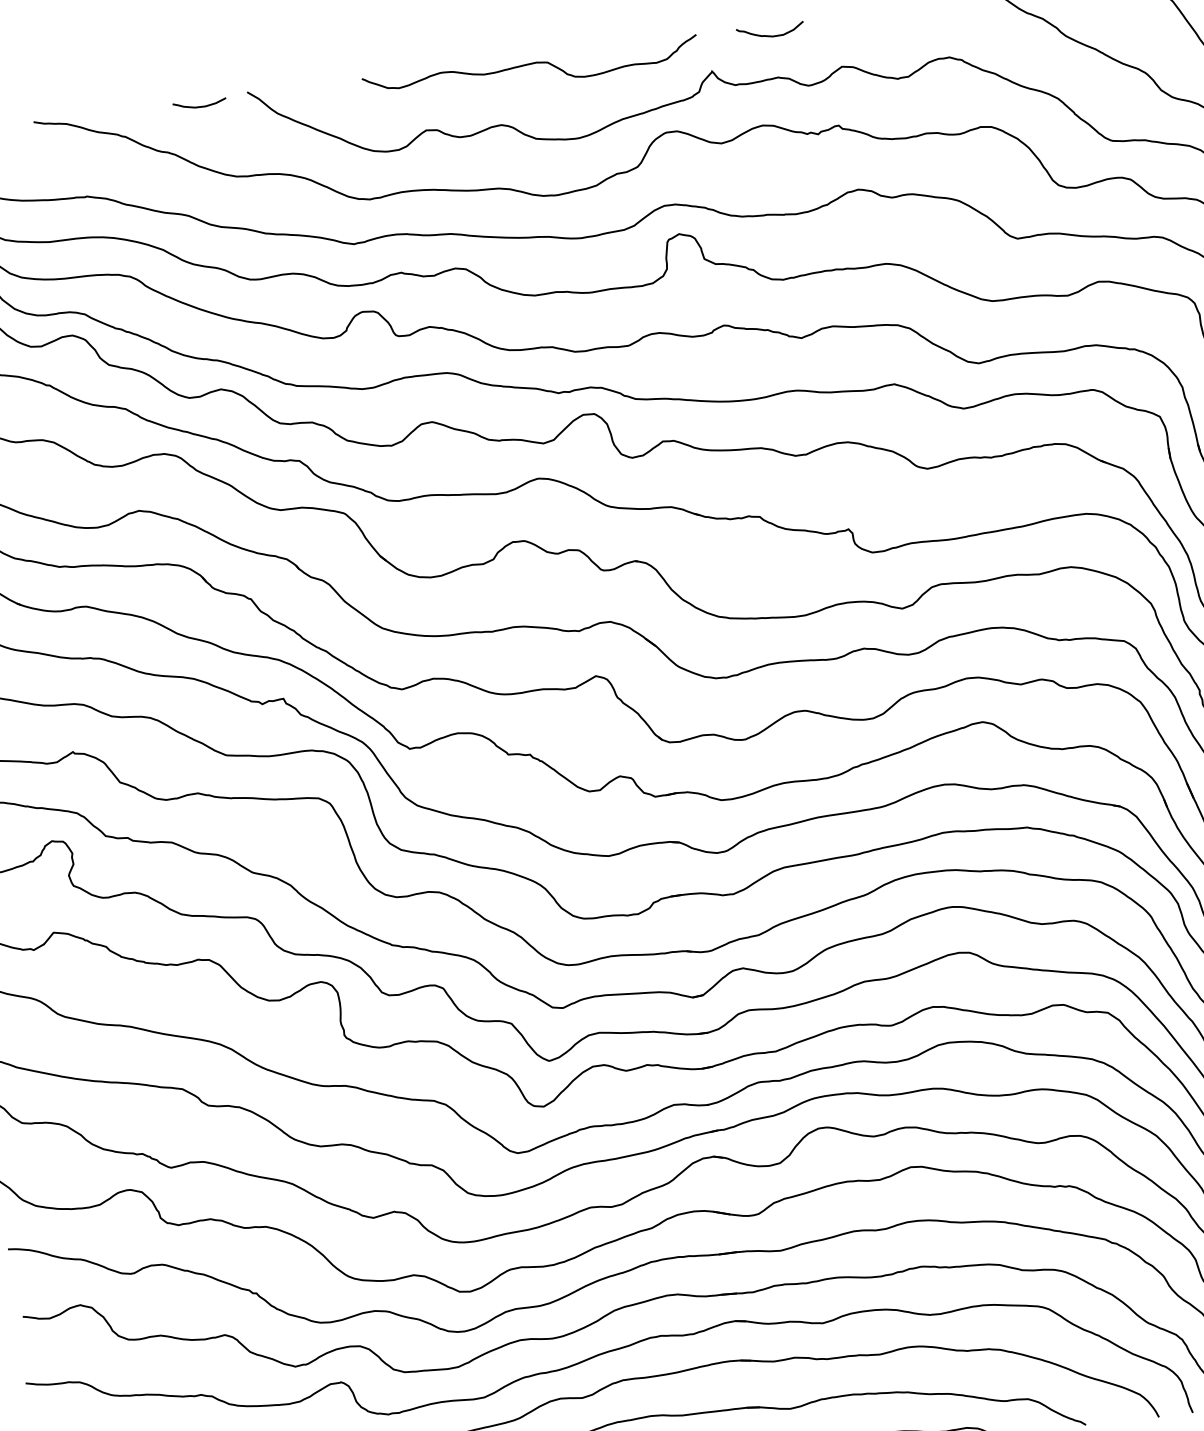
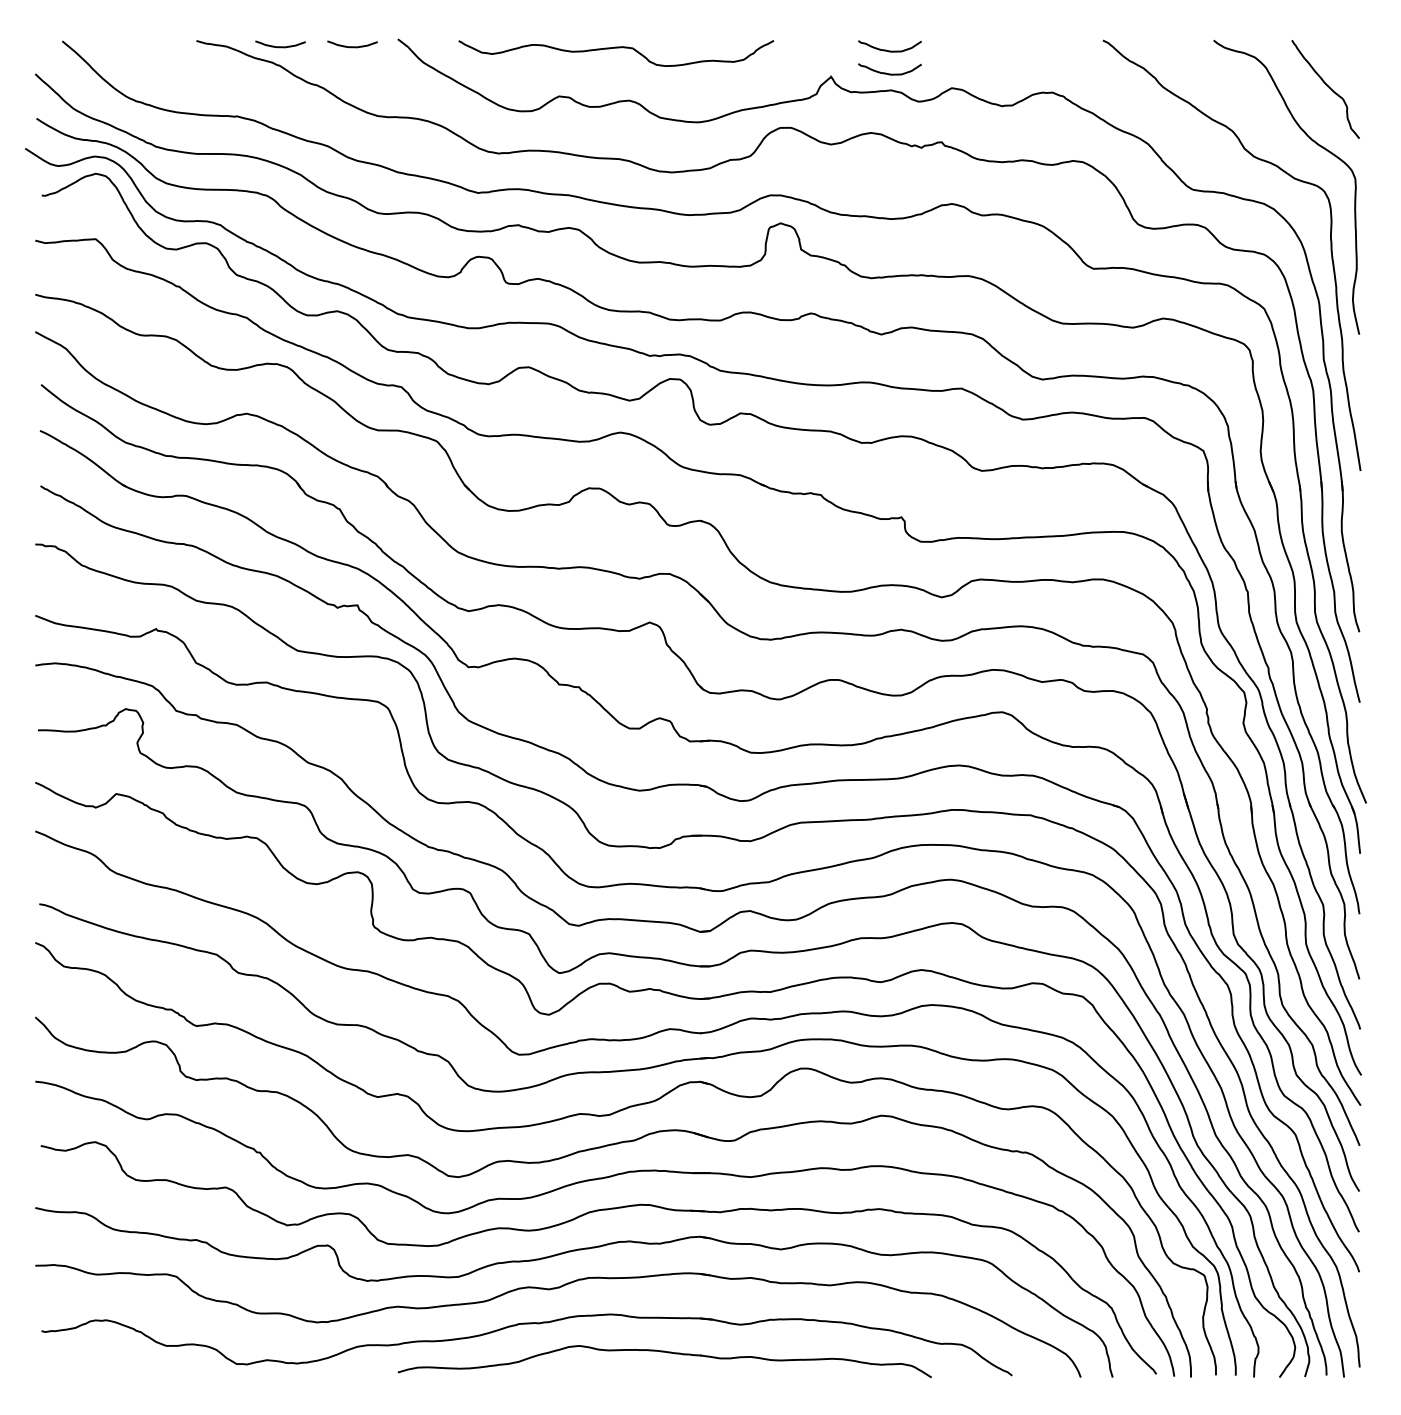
curve: (773, 59) -> (889, 73), added
curve: (530, 64) -> (616, 48), moved
curve: (123, 116) -> (280, 46), added

